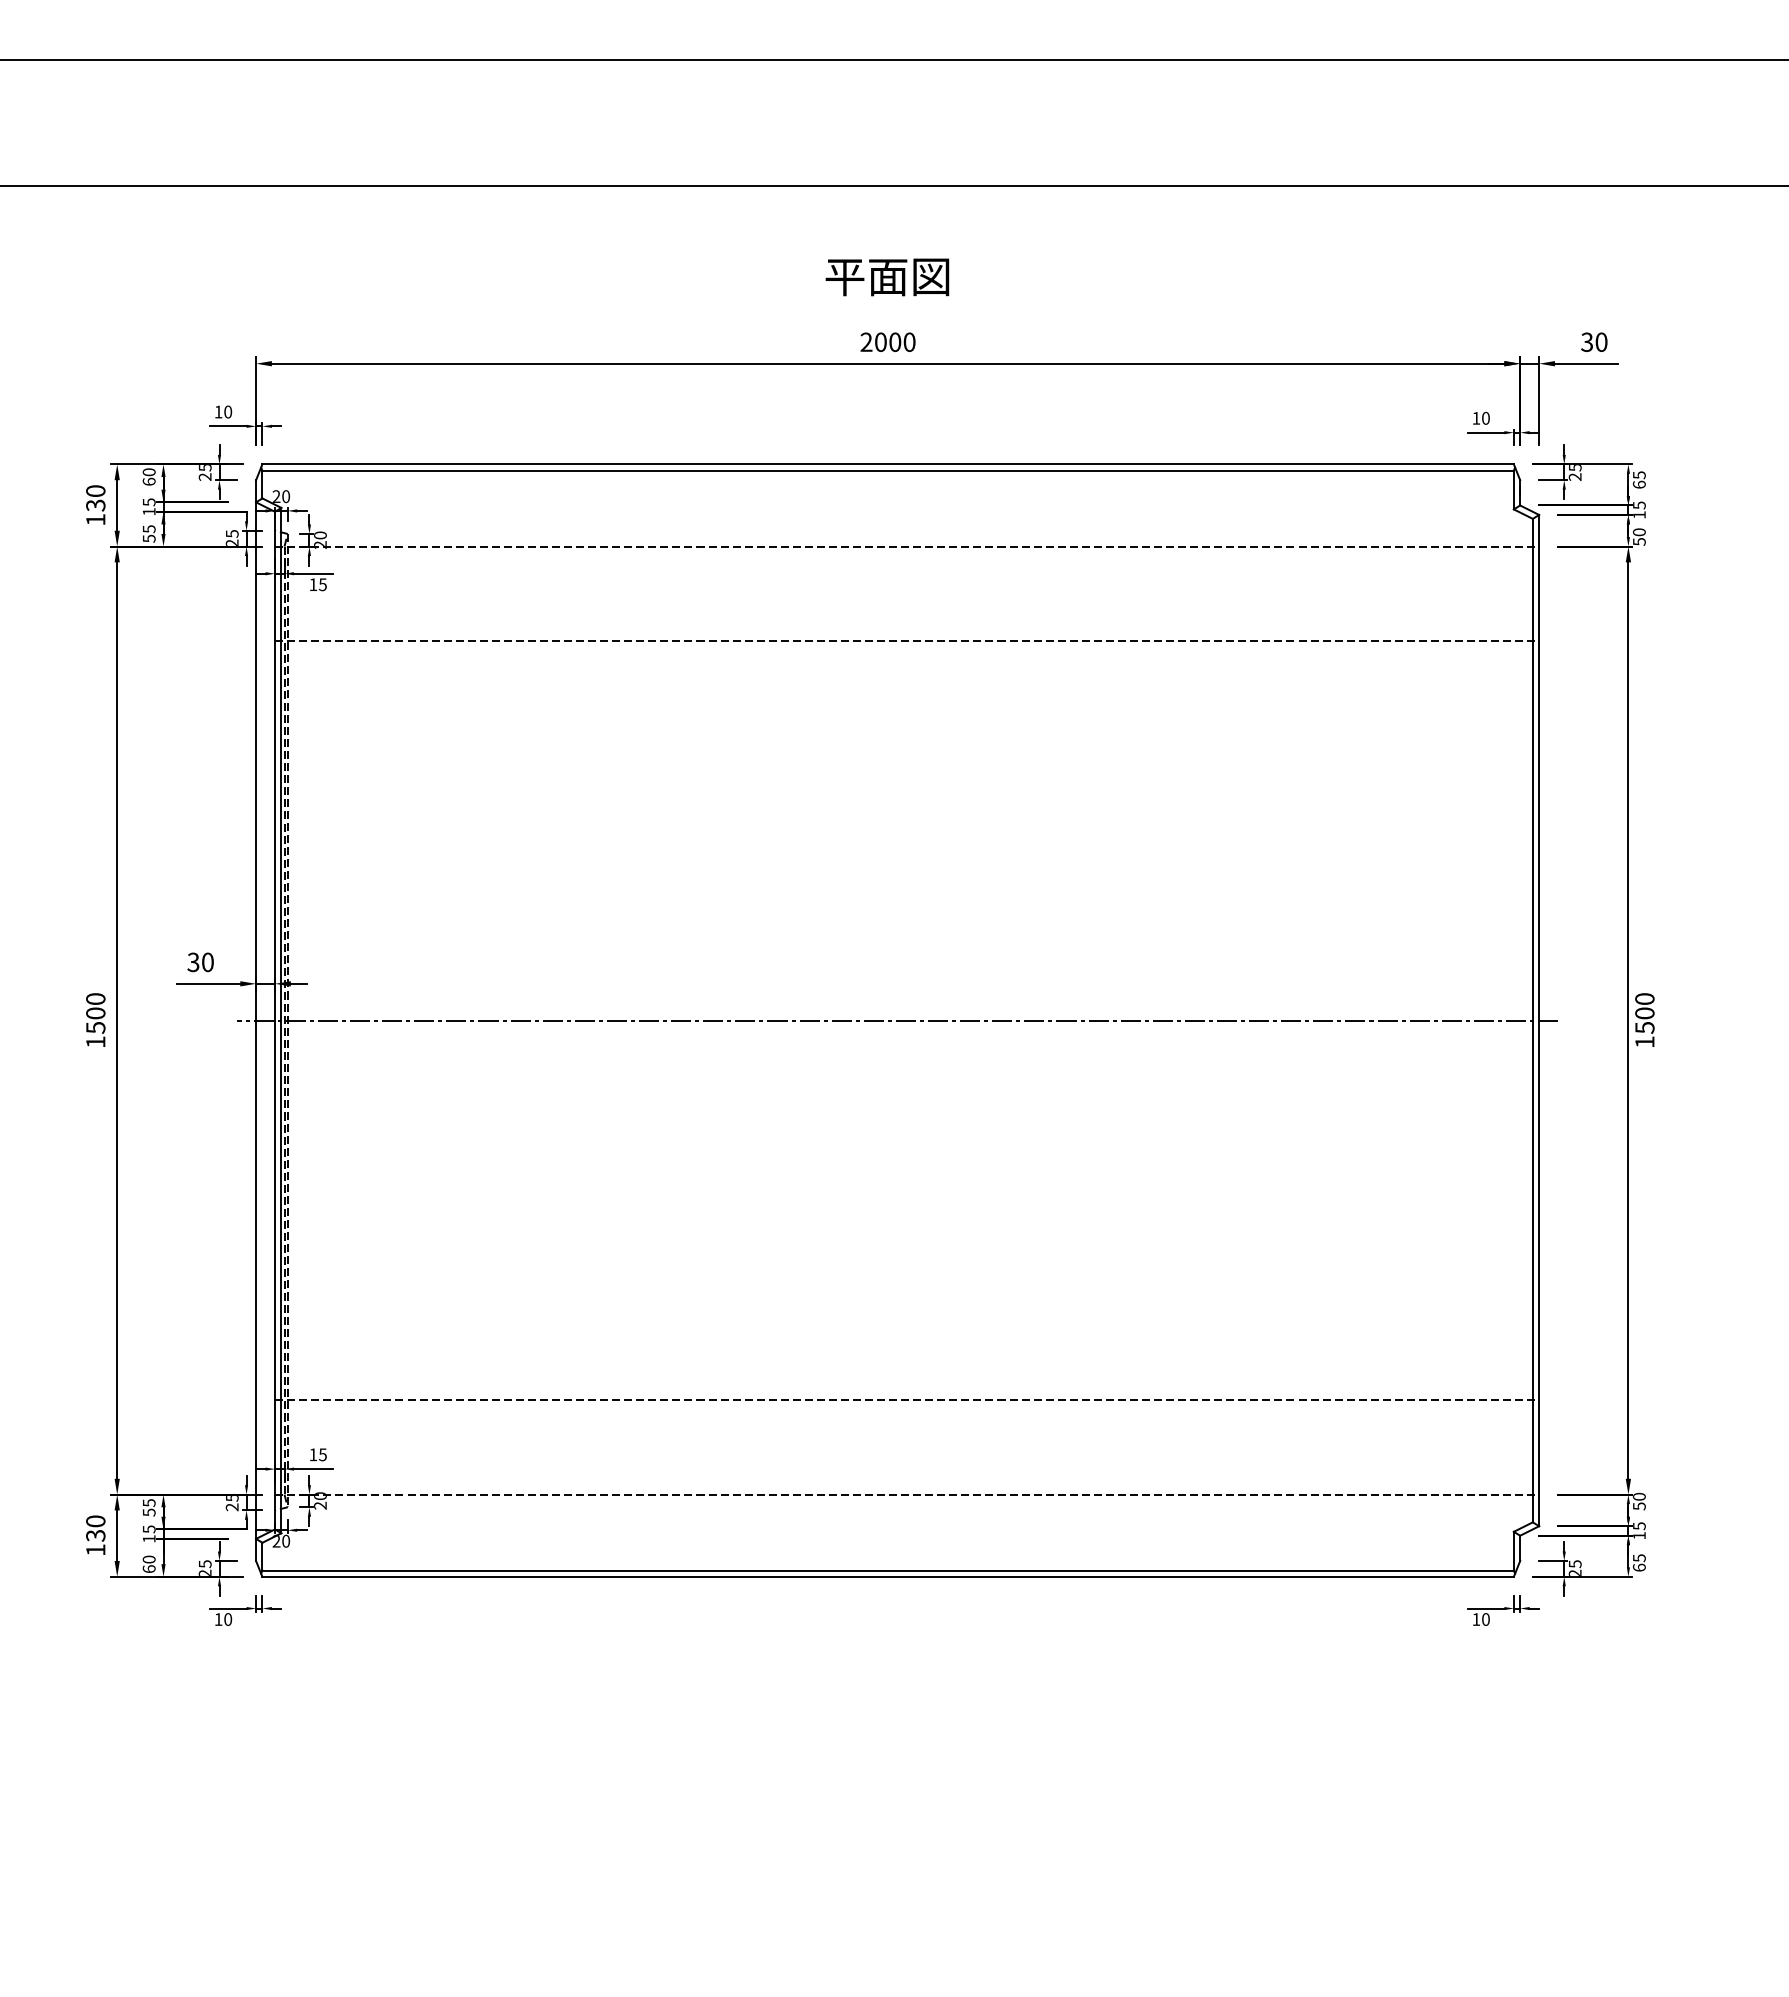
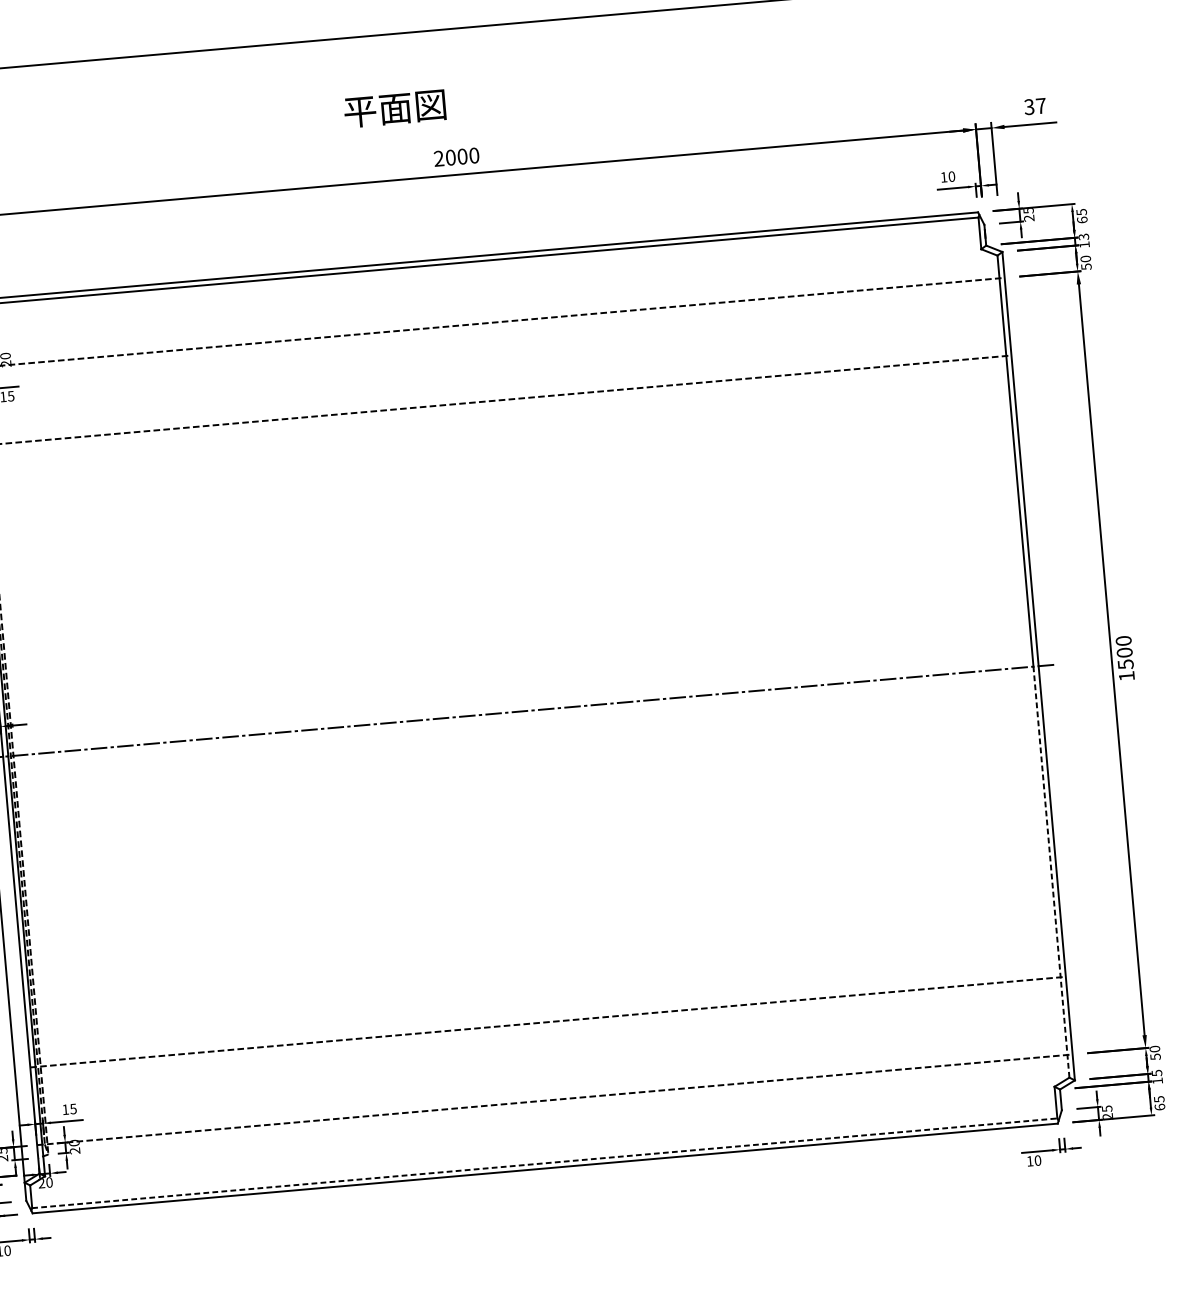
text: (887, 277) -> (395, 109), moved
text: (1601, 341) -> (1041, 105), 30 -> 37
text: (1639, 504) -> (1083, 236), 15 -> 13
line: (1532, 1271) -> (1051, 872), solid -> dashed
line: (888, 1570) -> (545, 1163), solid -> dashed

